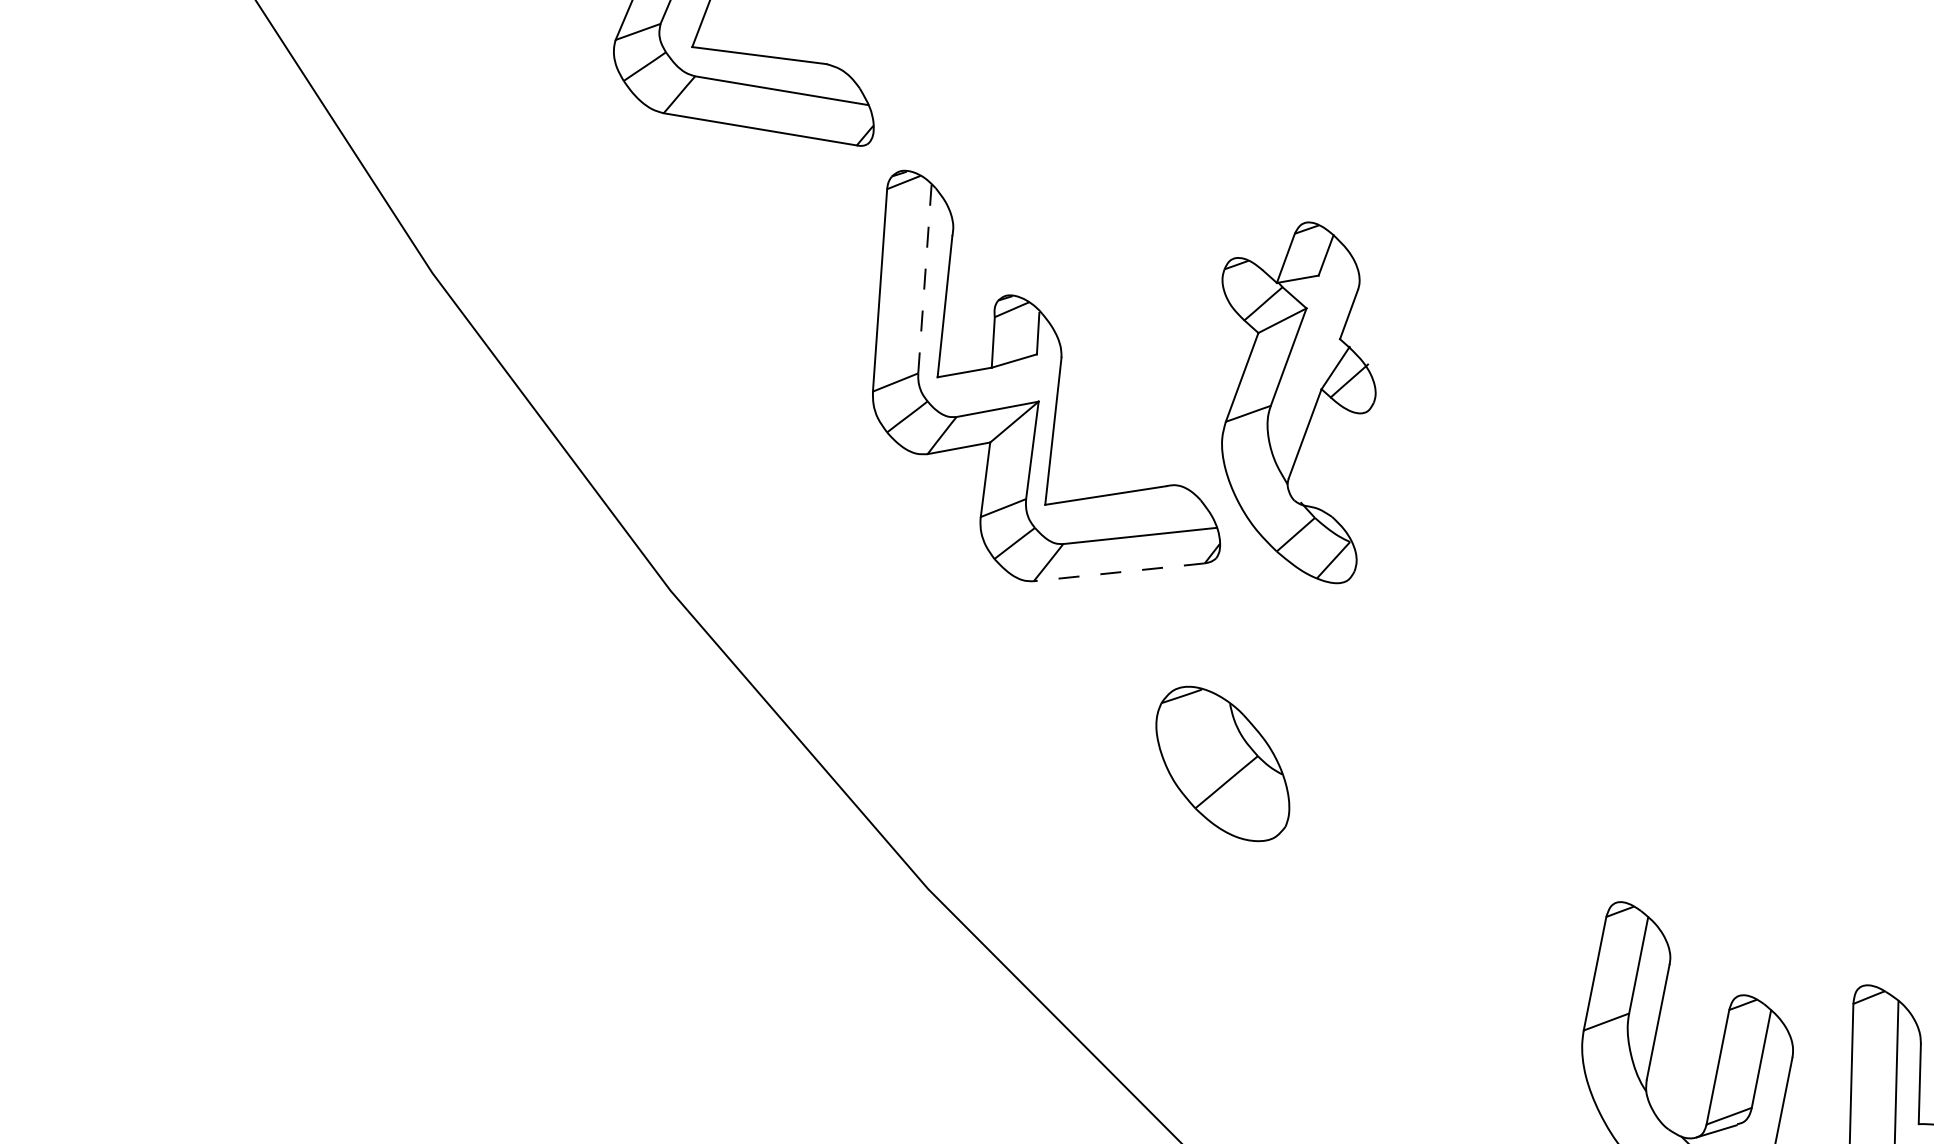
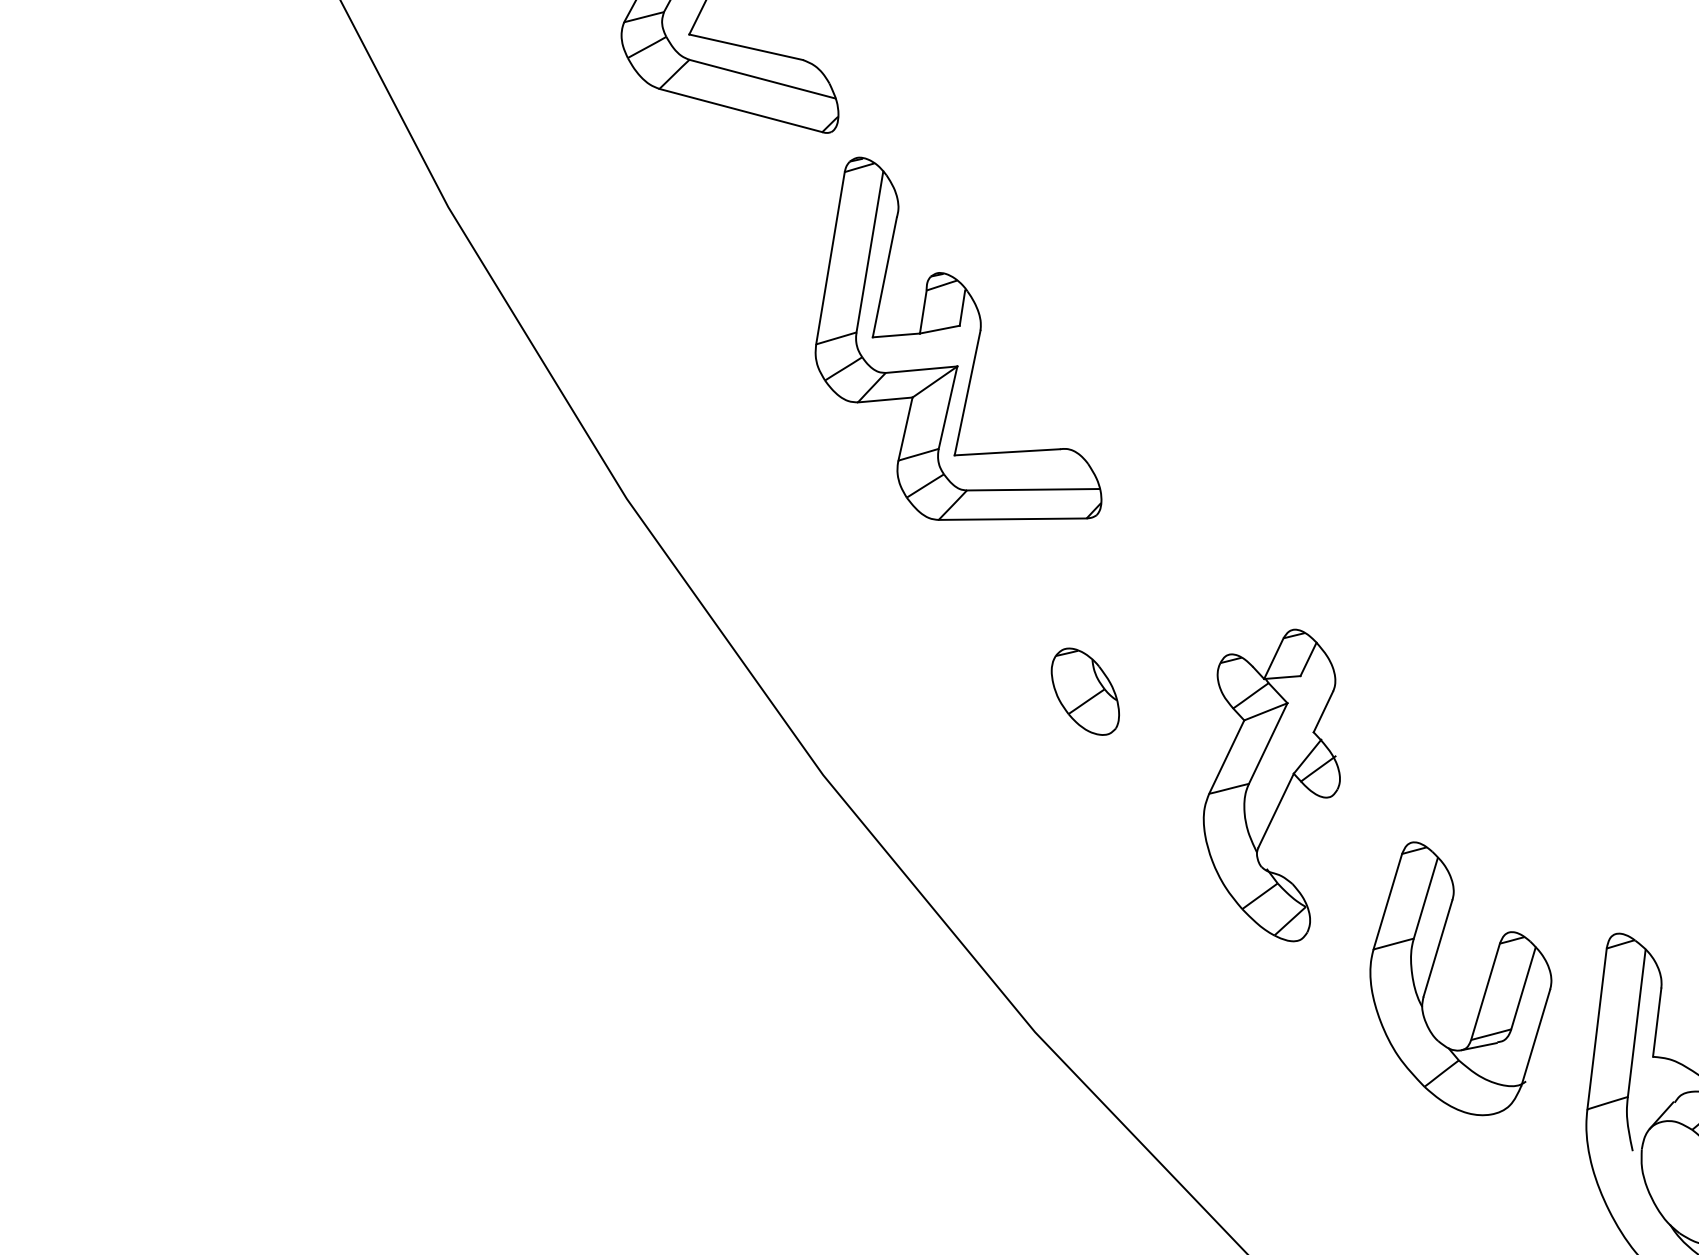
line: (924, 279) -> (869, 252), dashed -> solid
part: (1297, 405) -> (1271, 785), moved
line: (1119, 572) -> (1012, 519), dashed -> solid
part: (1221, 763) -> (1084, 691), size x0.62

